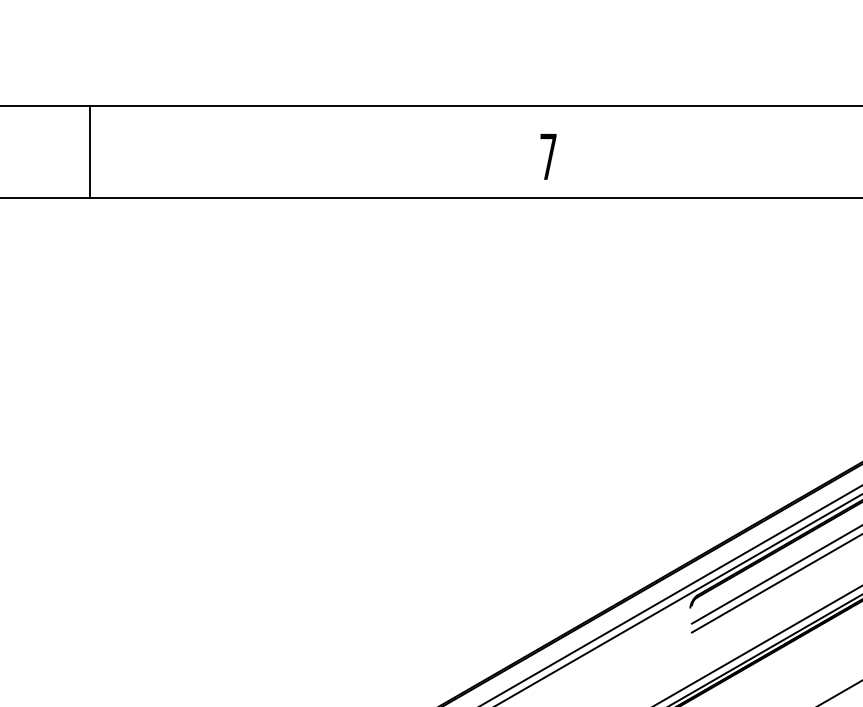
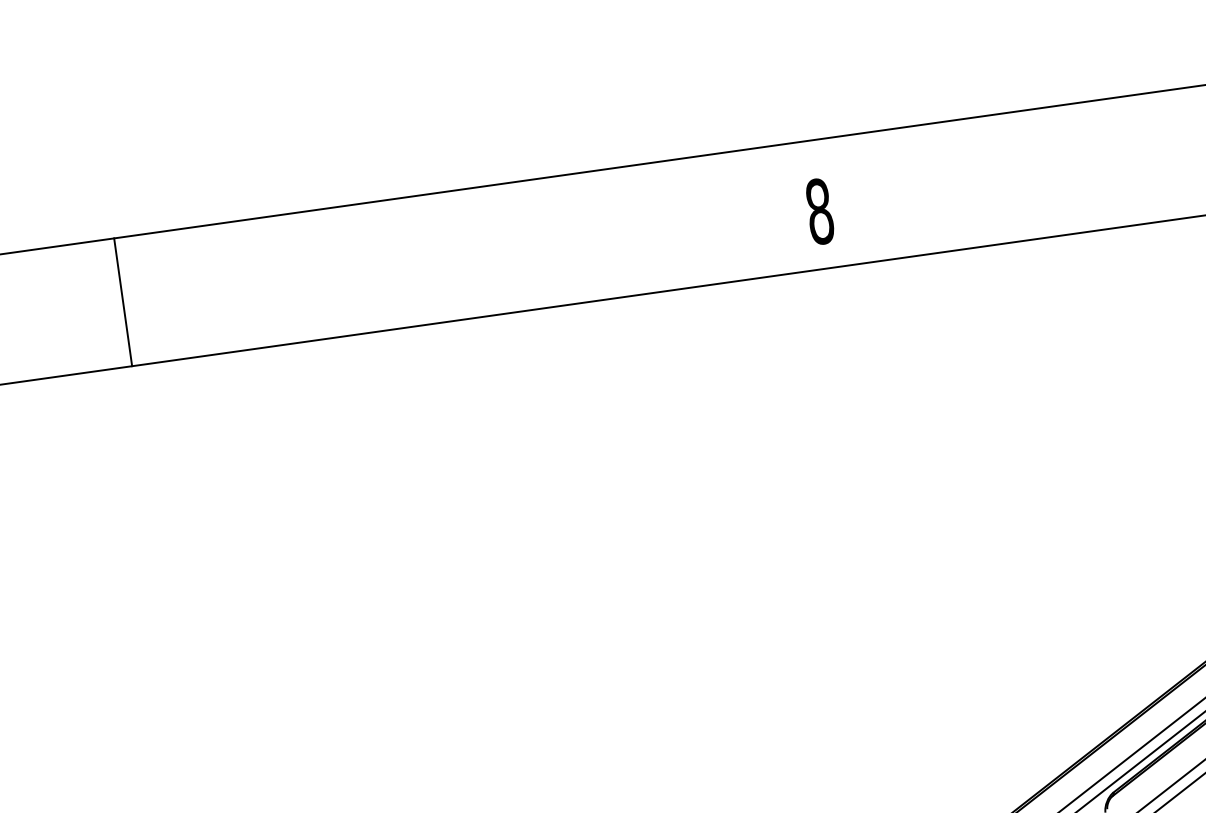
line: (89, 151) -> (122, 302), moved
text: (548, 156) -> (819, 211), 7 -> 8

